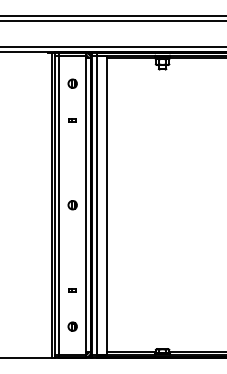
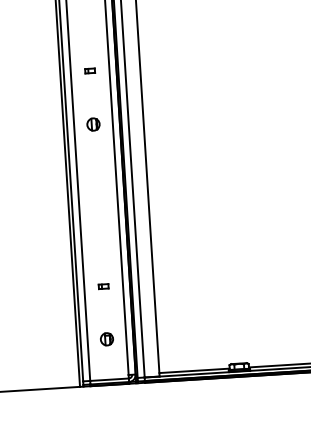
part: (72, 120) -> (89, 71), moved
part: (72, 205) -> (93, 124), moved

